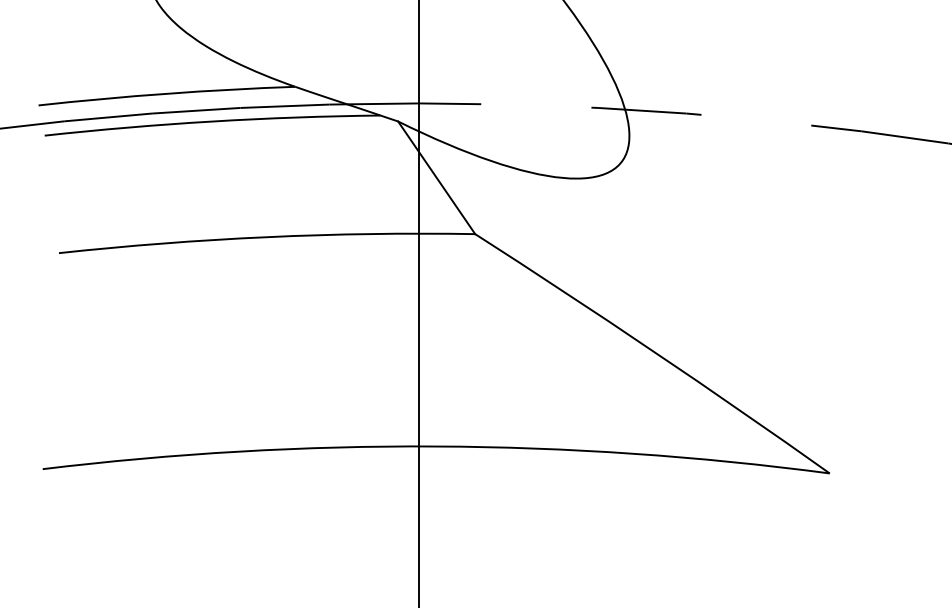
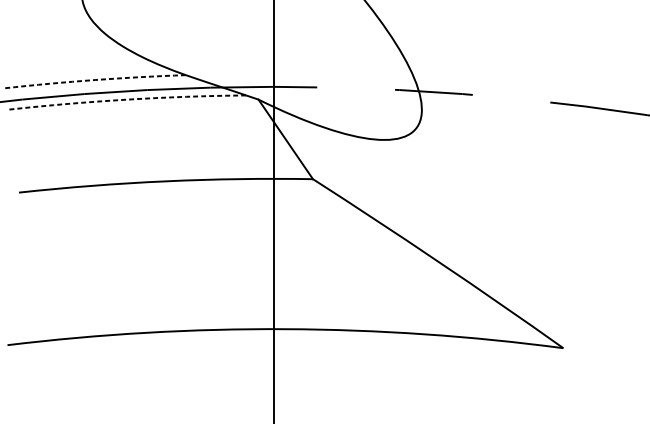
arc: (166, 93) -> (94, 79), solid -> dashed
arc: (212, 121) -> (127, 99), solid -> dashed

